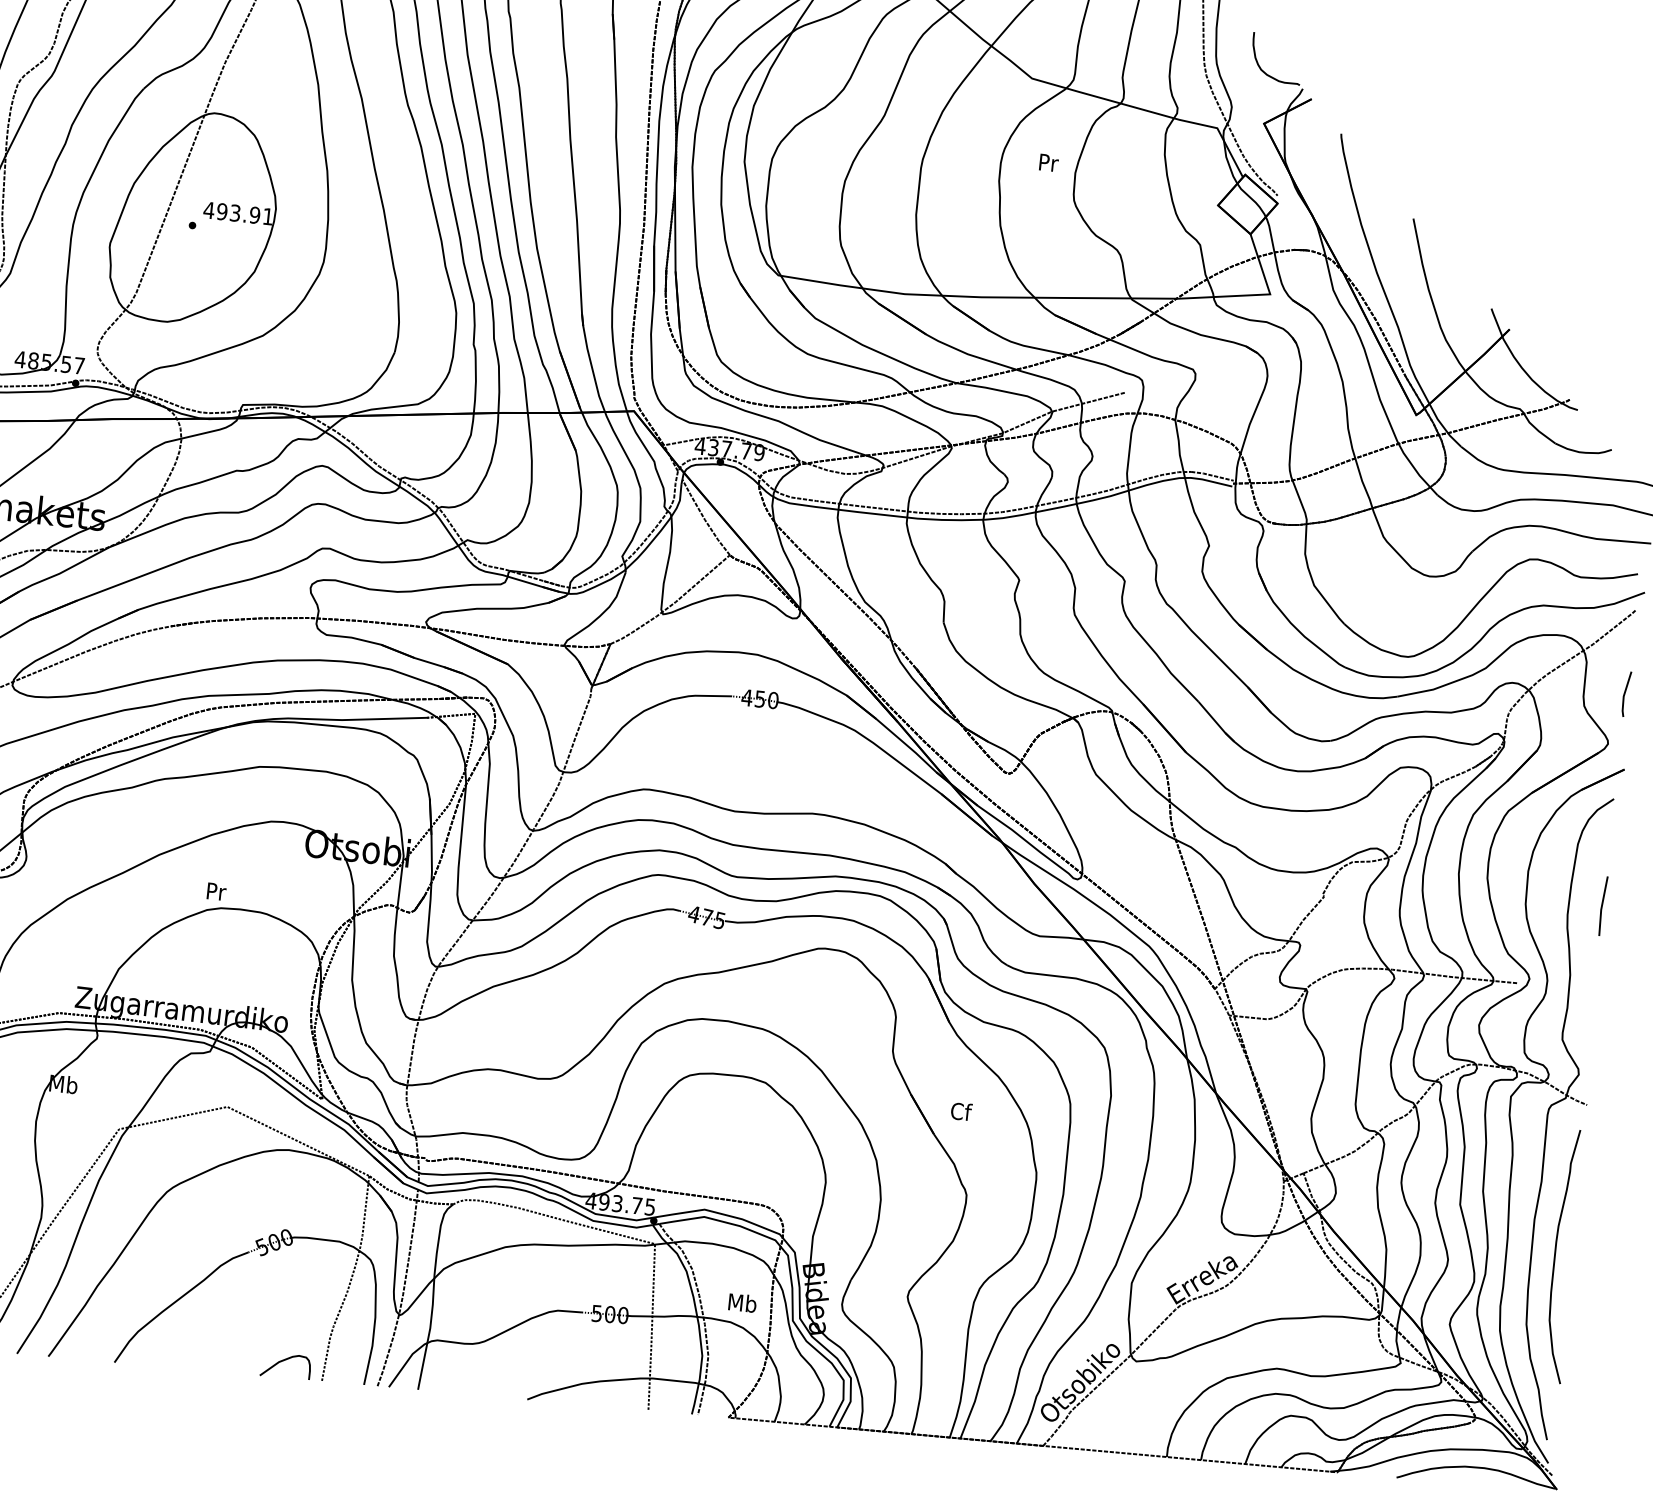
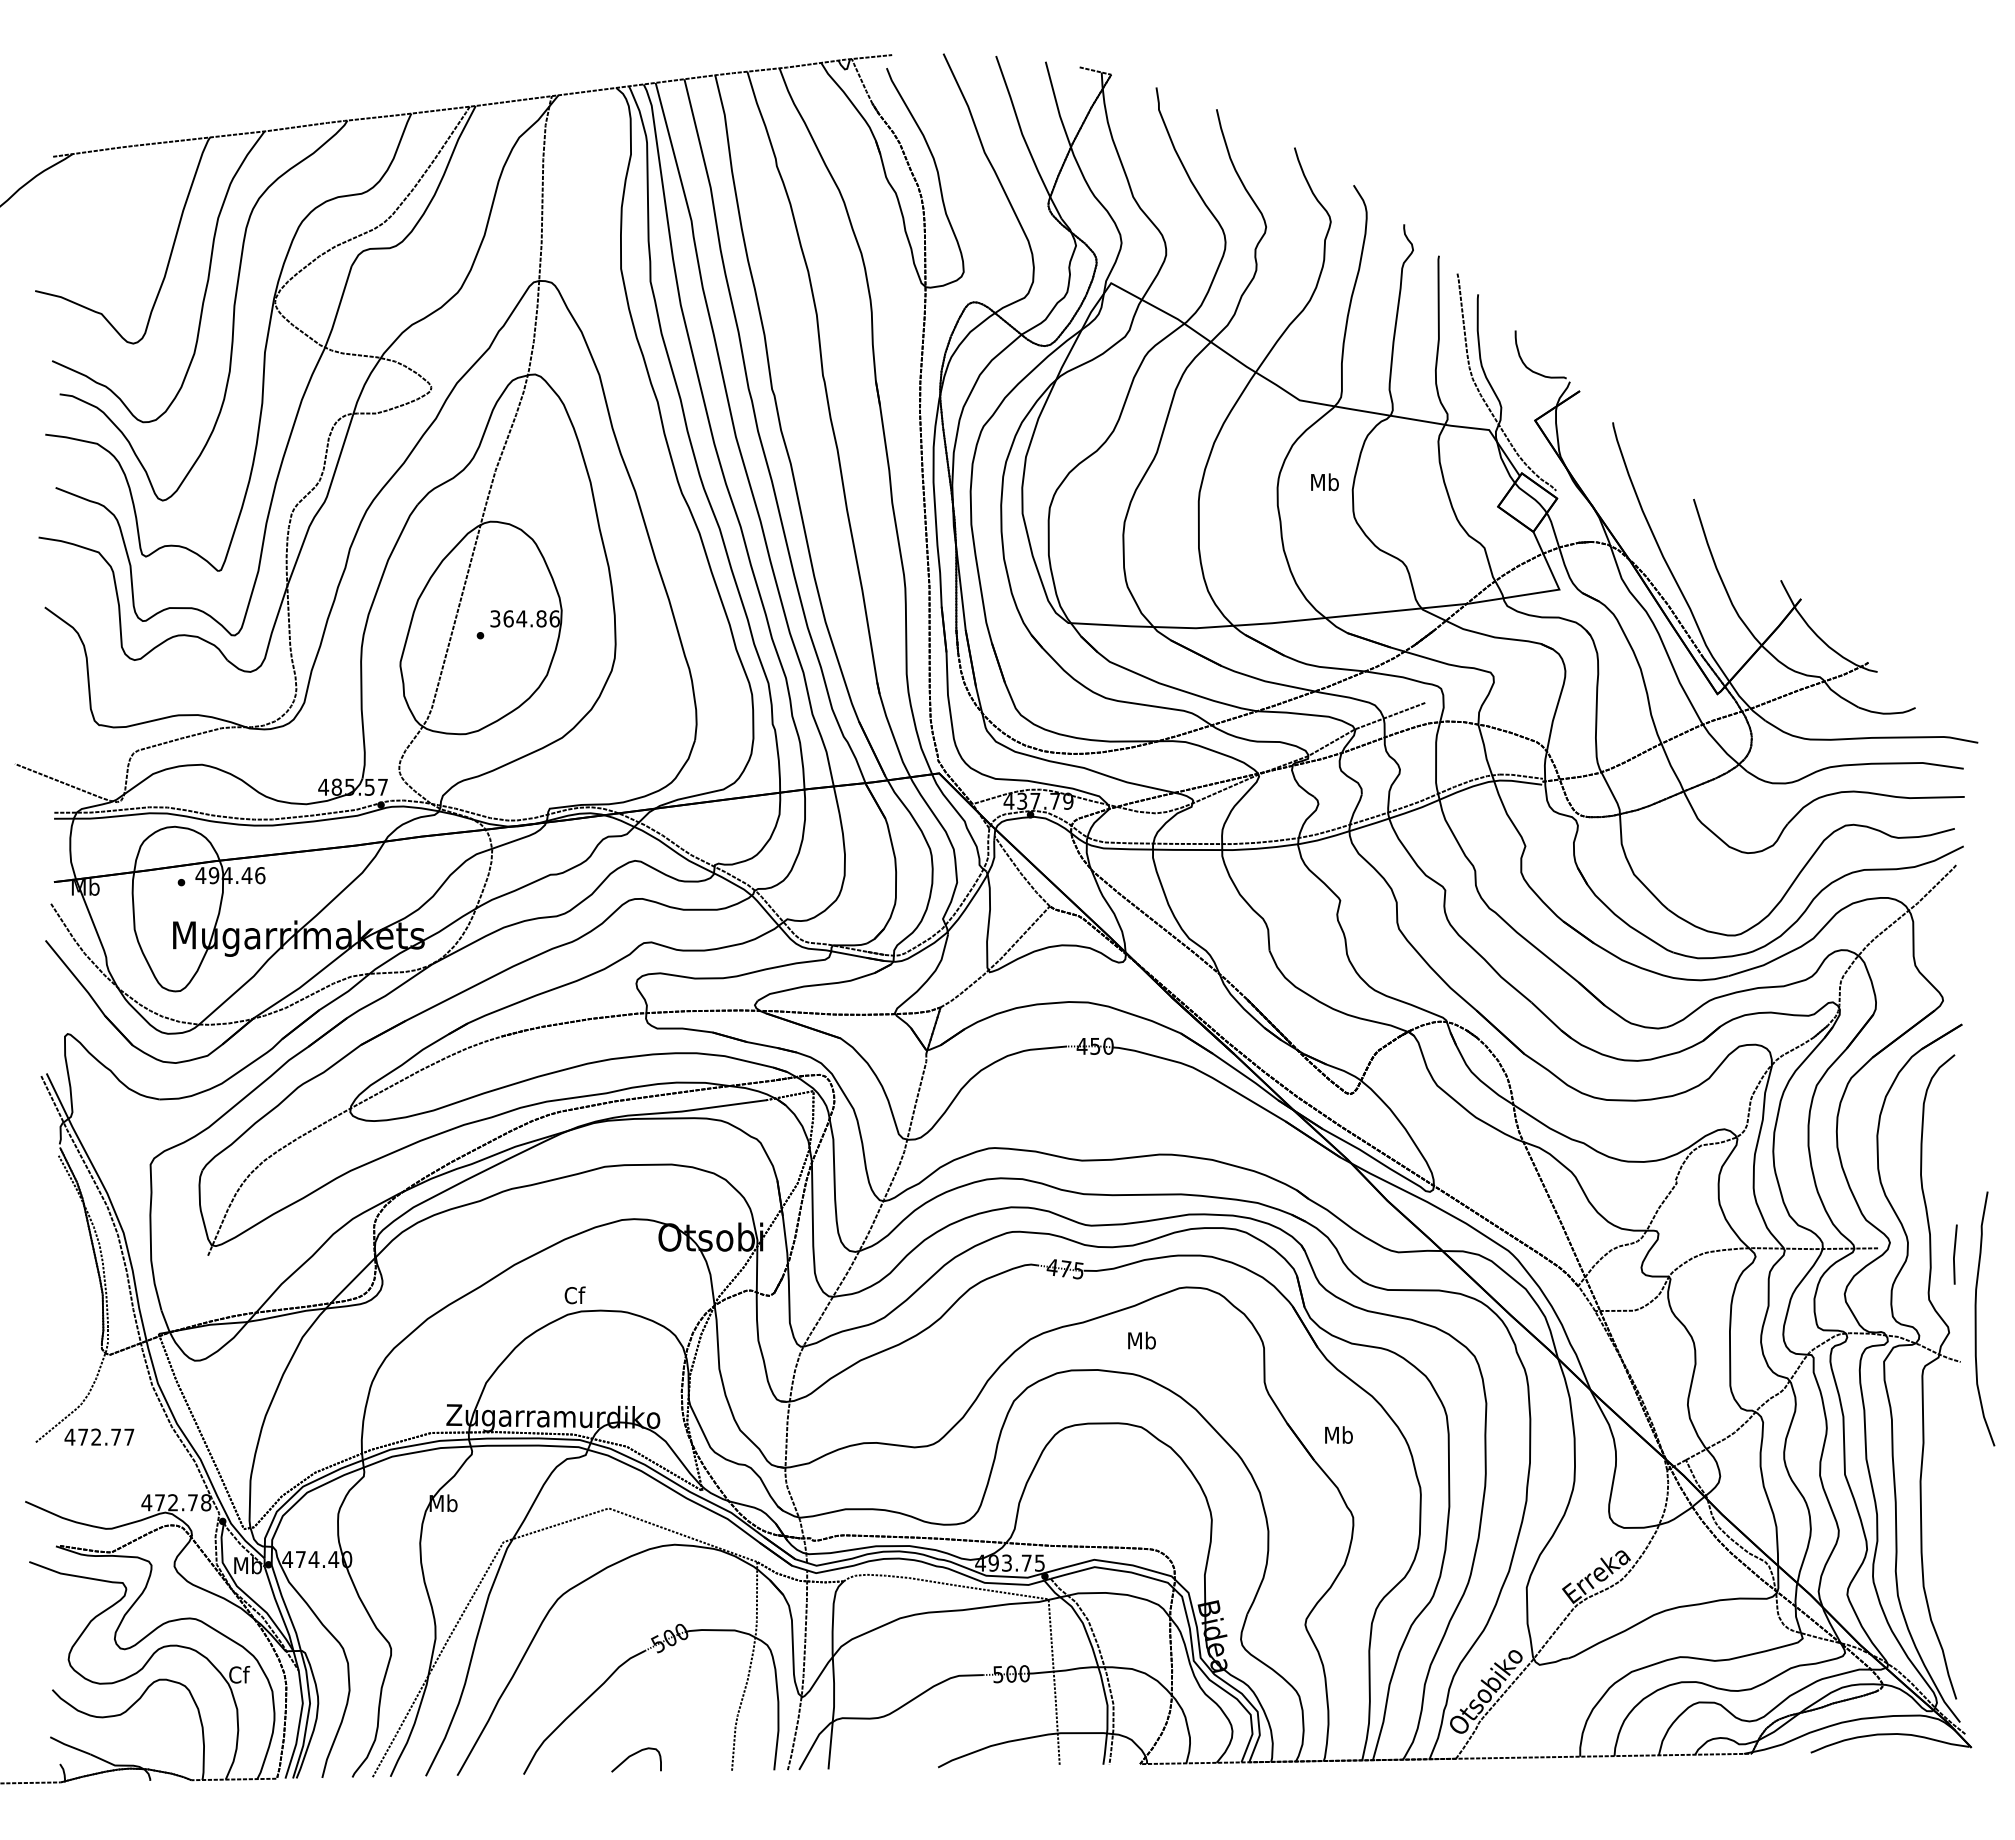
text: (1048, 162) -> (1324, 482), Pr -> Mb
text: (238, 213) -> (524, 618), 493.91 -> 364.86
line: (1625, 693) -> (1955, 948), removed
text: (215, 891) -> (574, 1295), Pr -> Cf
line: (1603, 906) -> (1955, 1254), moved
text: (960, 1110) -> (1338, 1434), Cf -> Mb
curve: (1555, 1255) -> (1976, 1318), moved
text: (742, 1302) -> (1141, 1340), moved
curve: (283, 1361) -> (633, 1755), moved

